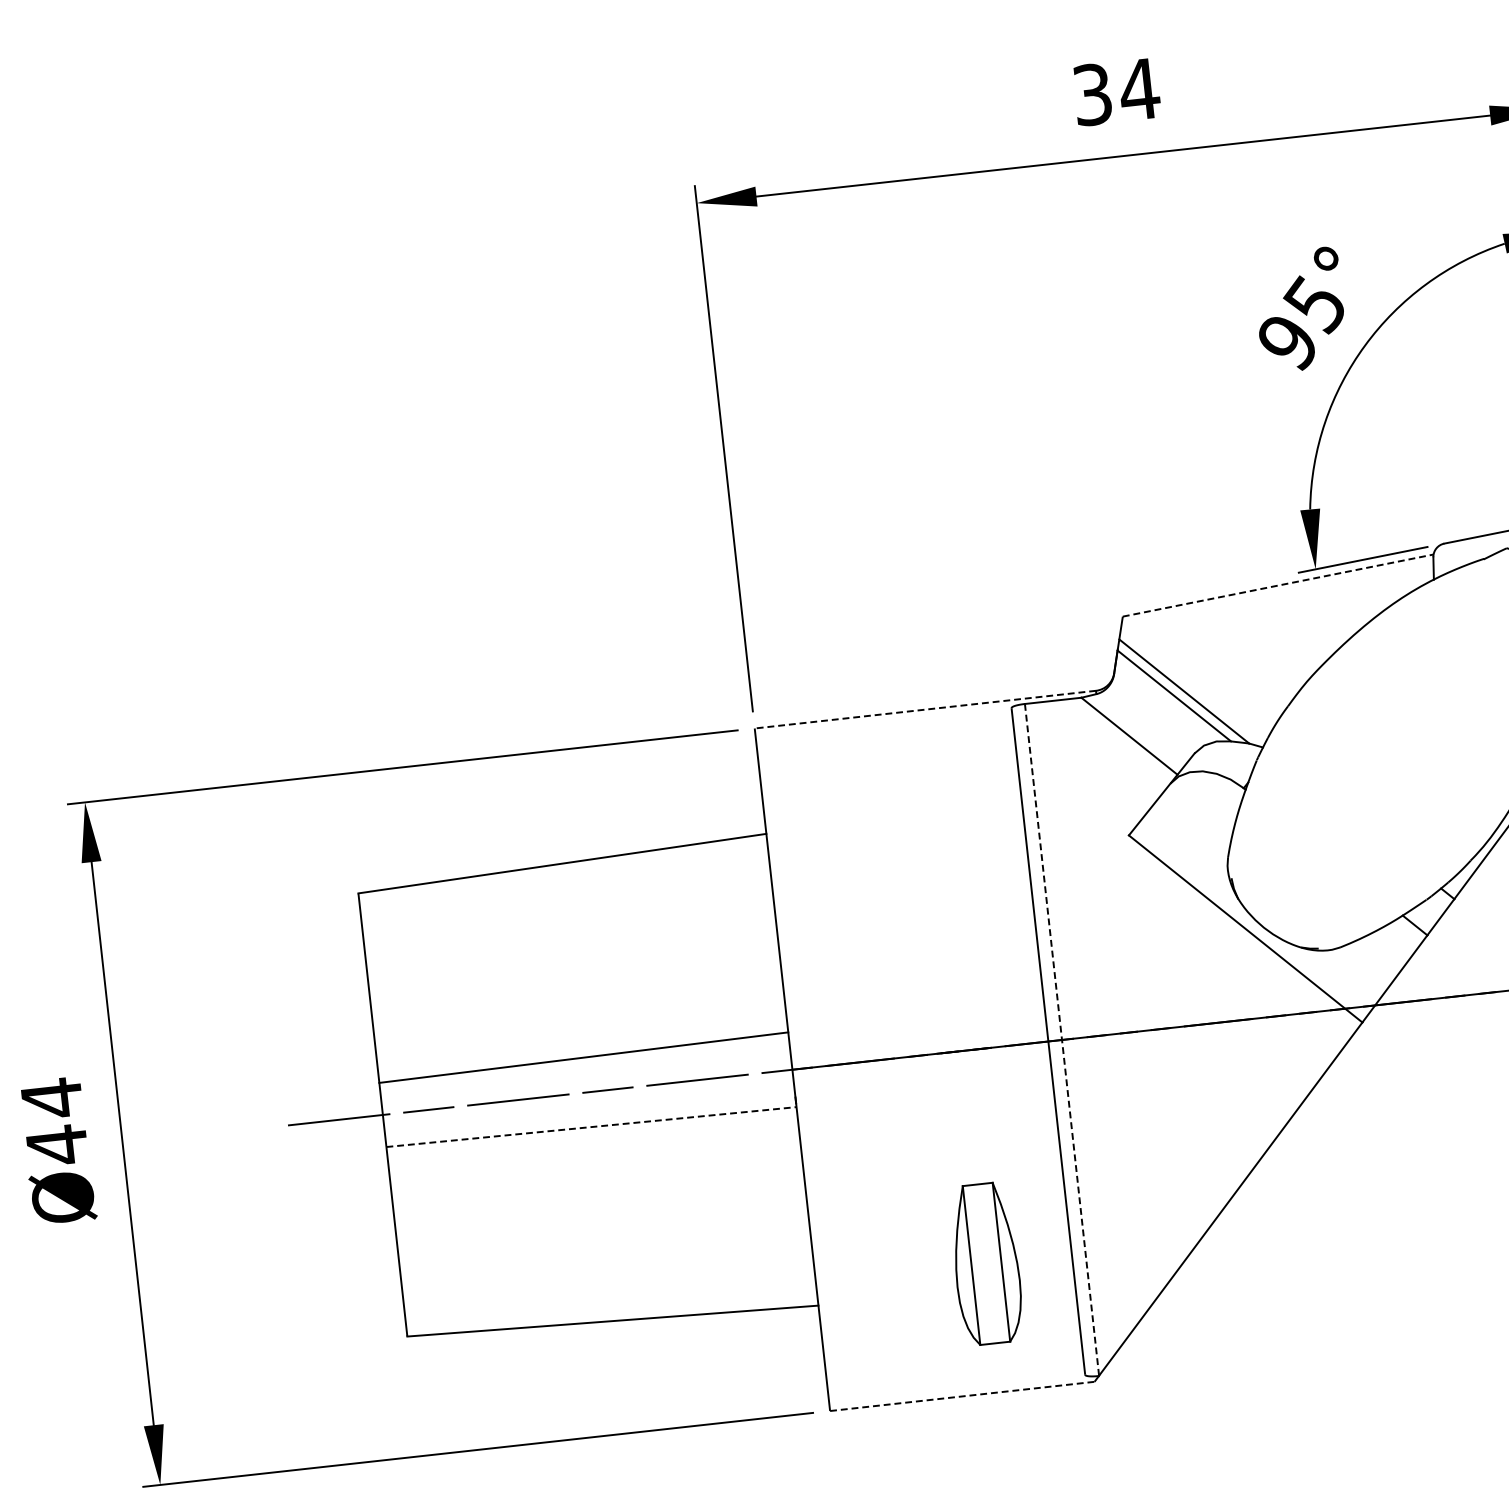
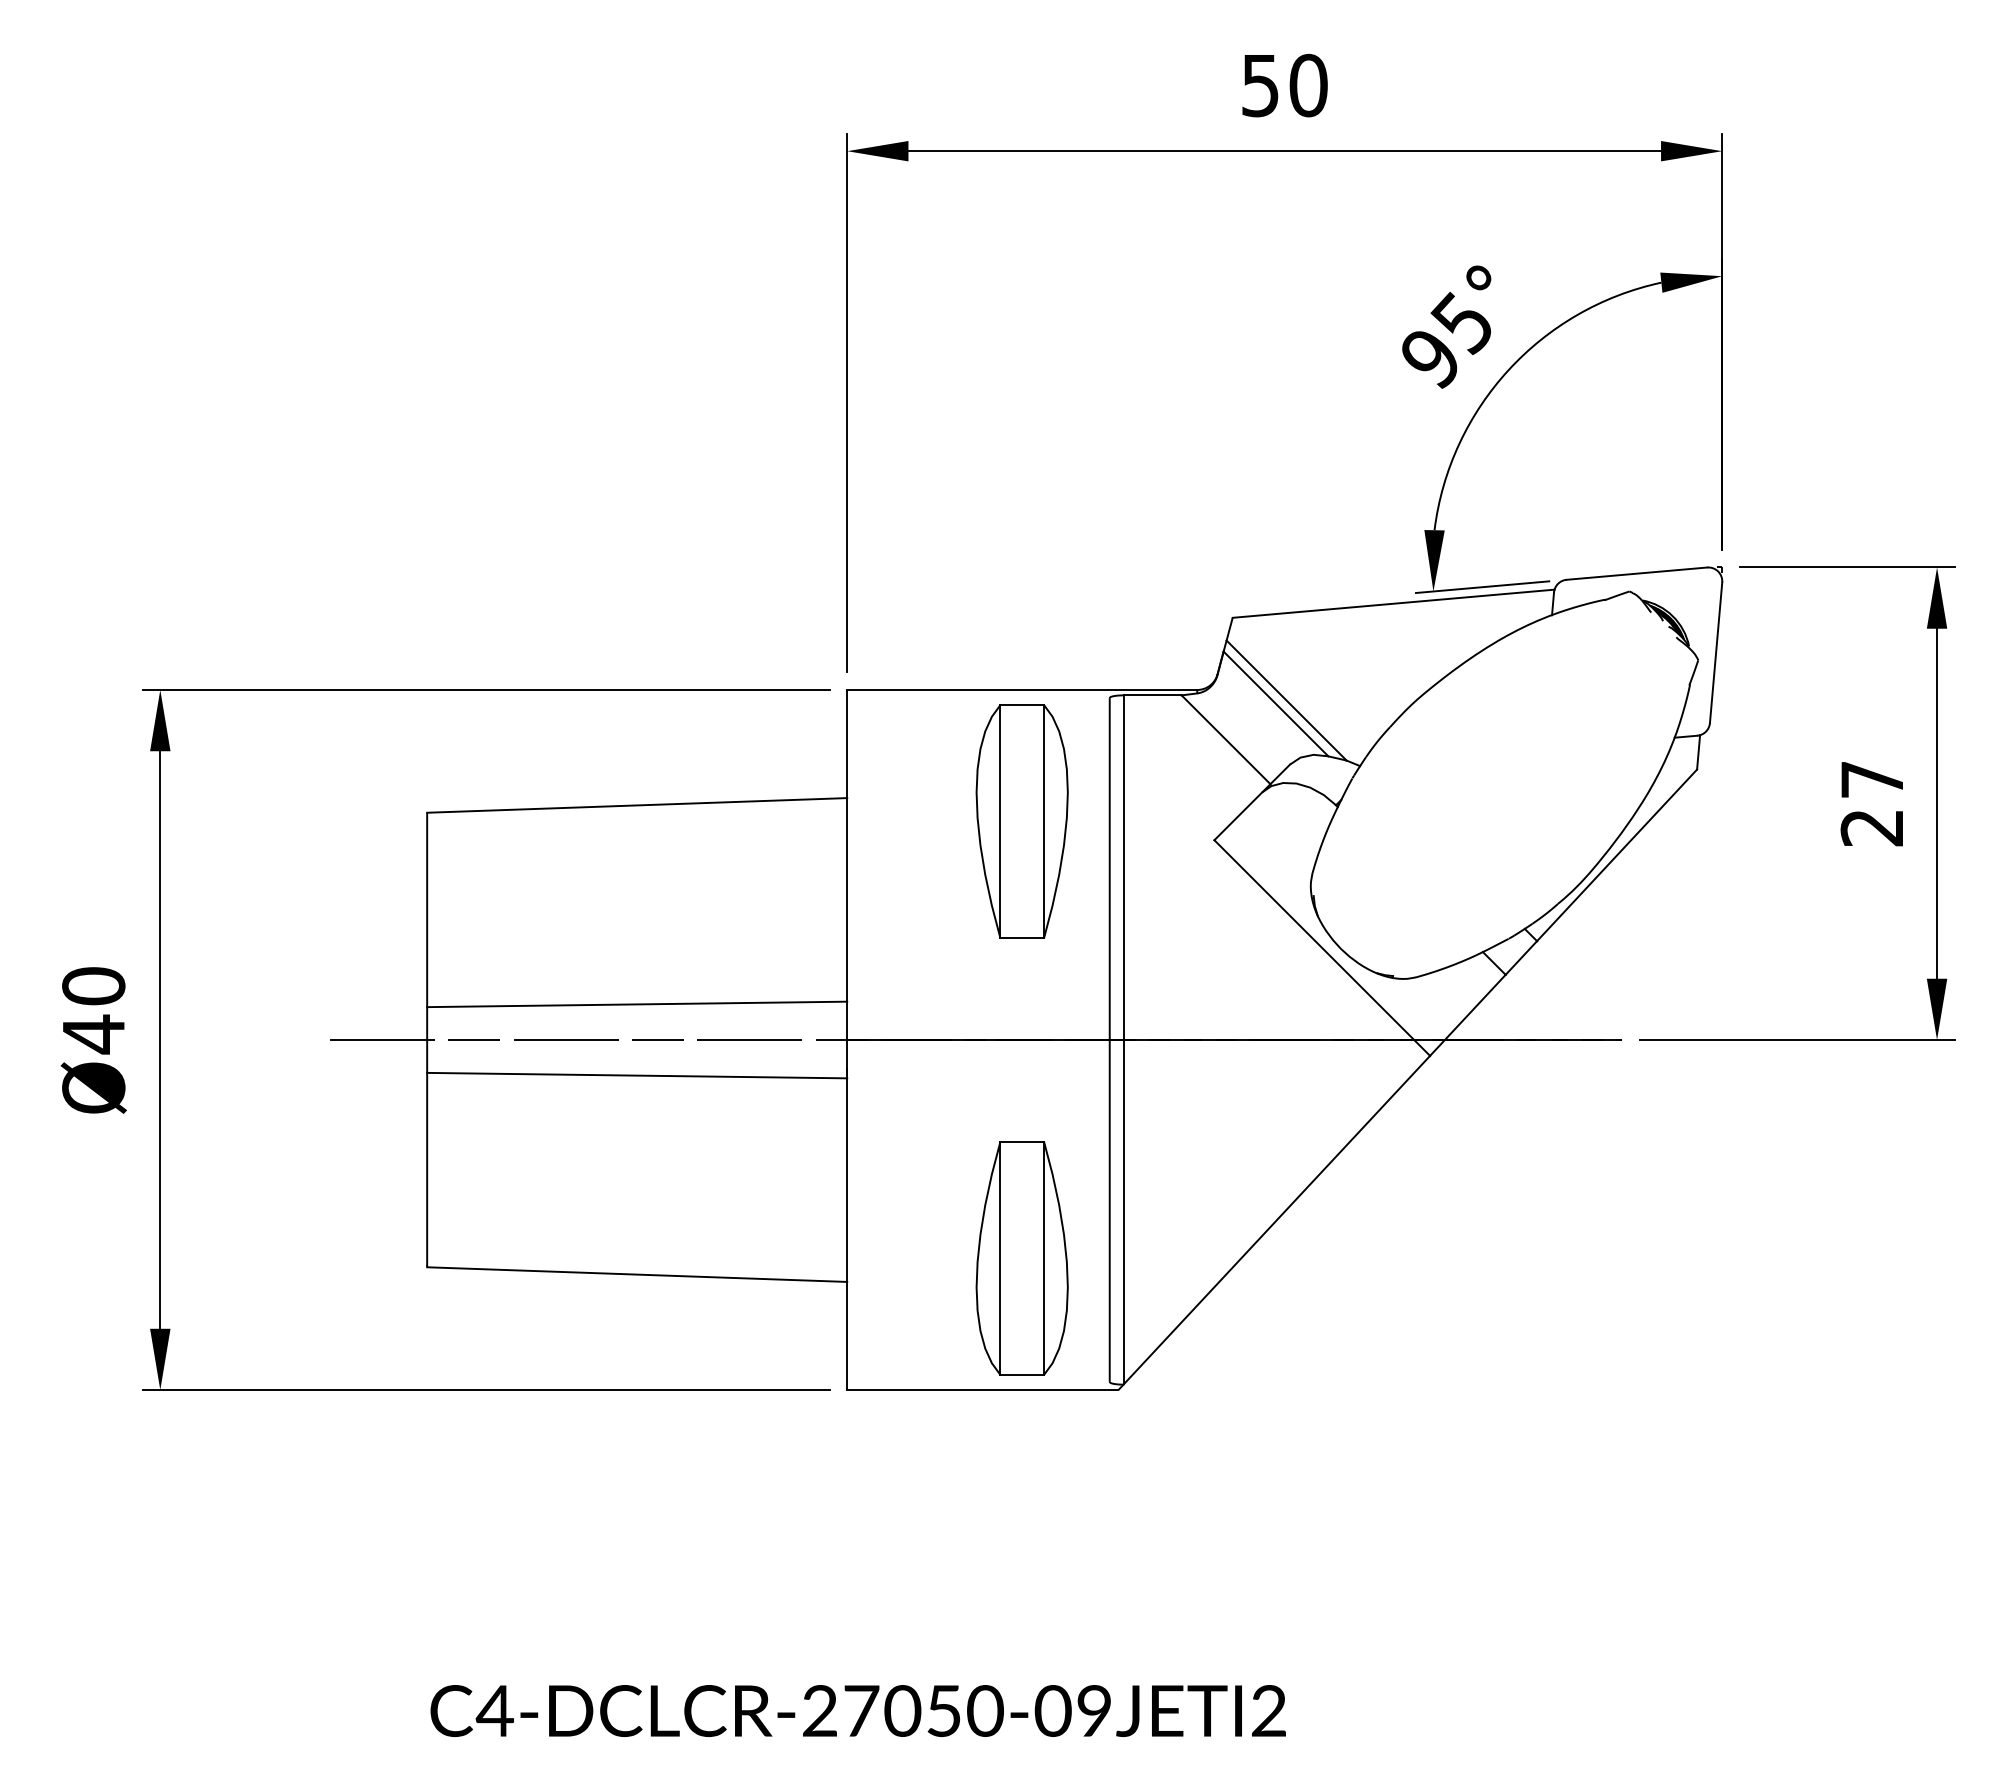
text: (1117, 91) -> (1285, 85), 34 -> 50
line: (1278, 585) -> (1393, 603), dashed -> solid
line: (924, 709) -> (1021, 689), dashed -> solid
part: (938, 837) -> (1021, 821), added
line: (1061, 1039) -> (1123, 1039), dashed -> solid
text: (51, 1098) -> (93, 986), Ø44 -> Ø40
line: (591, 1126) -> (637, 1075), dashed -> solid
part: (985, 1264) -> (1021, 1258), size x1.43
line: (962, 1396) -> (982, 1390), dashed -> solid

